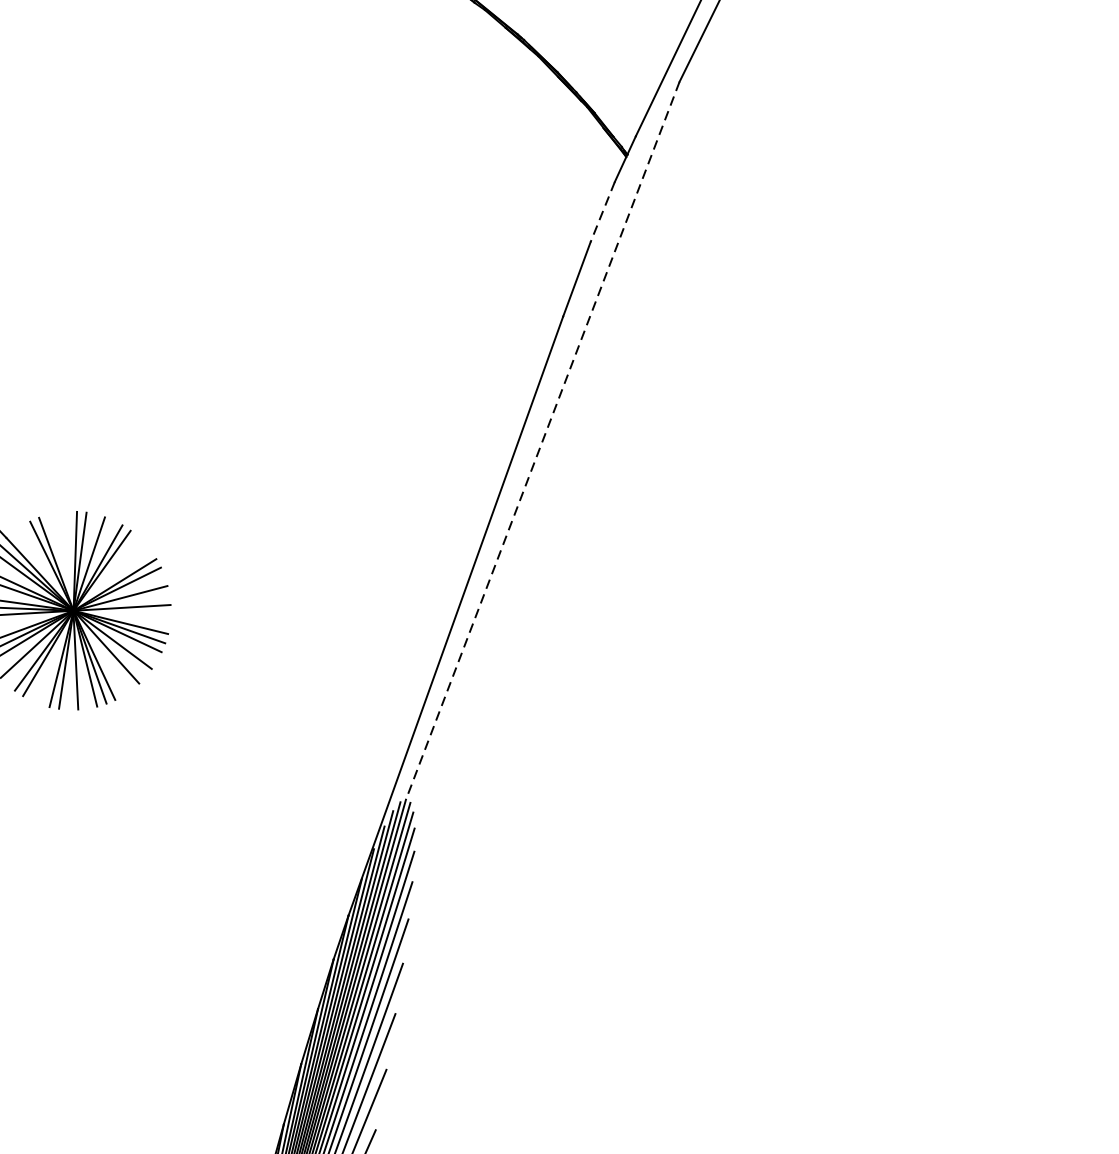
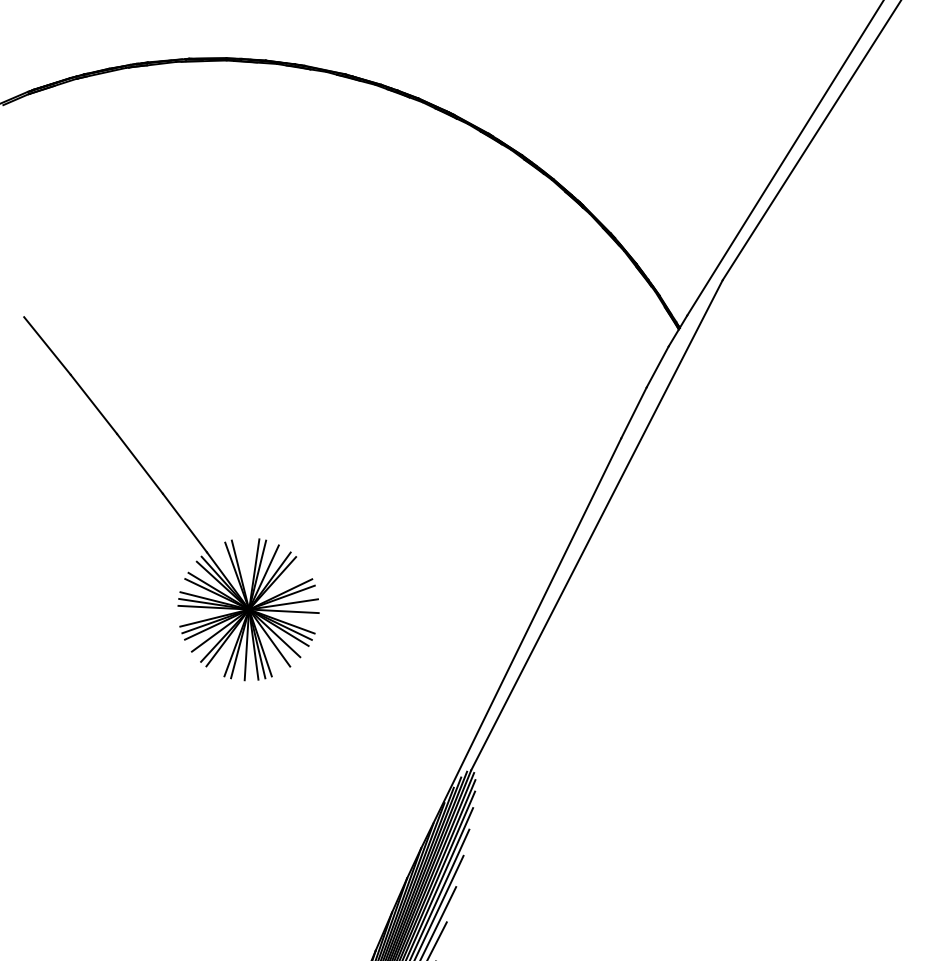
line: (602, 212) -> (657, 367), dashed -> solid
line: (542, 441) -> (596, 525), dashed -> solid

